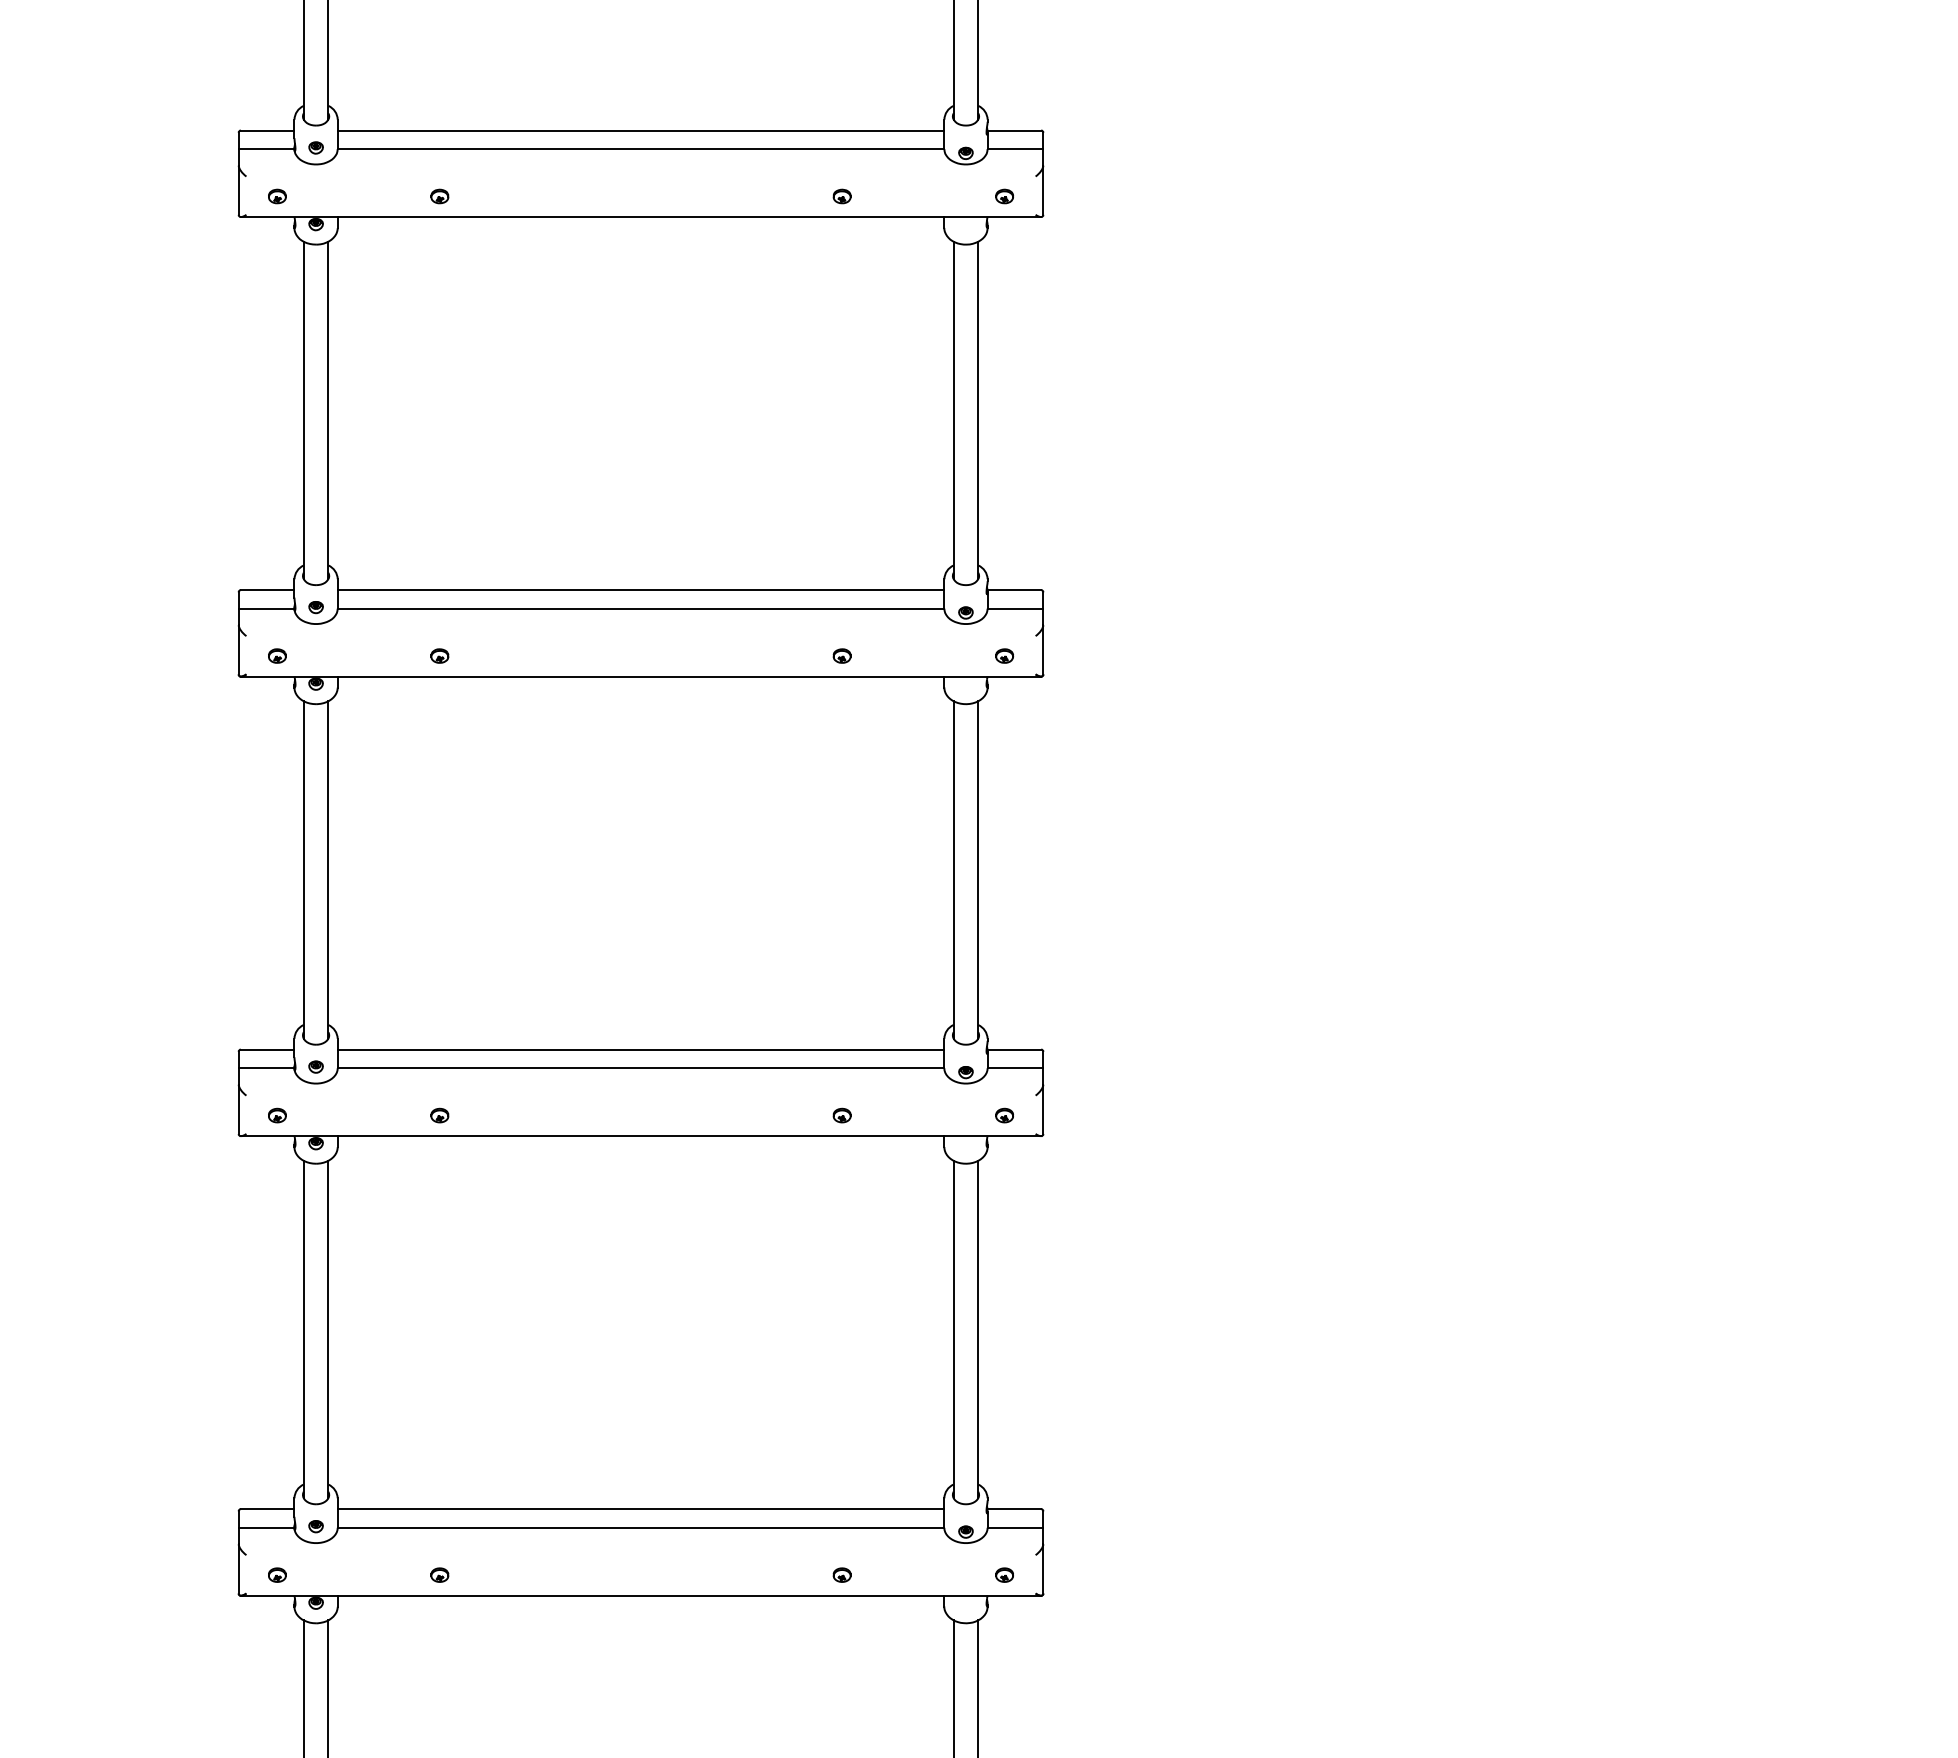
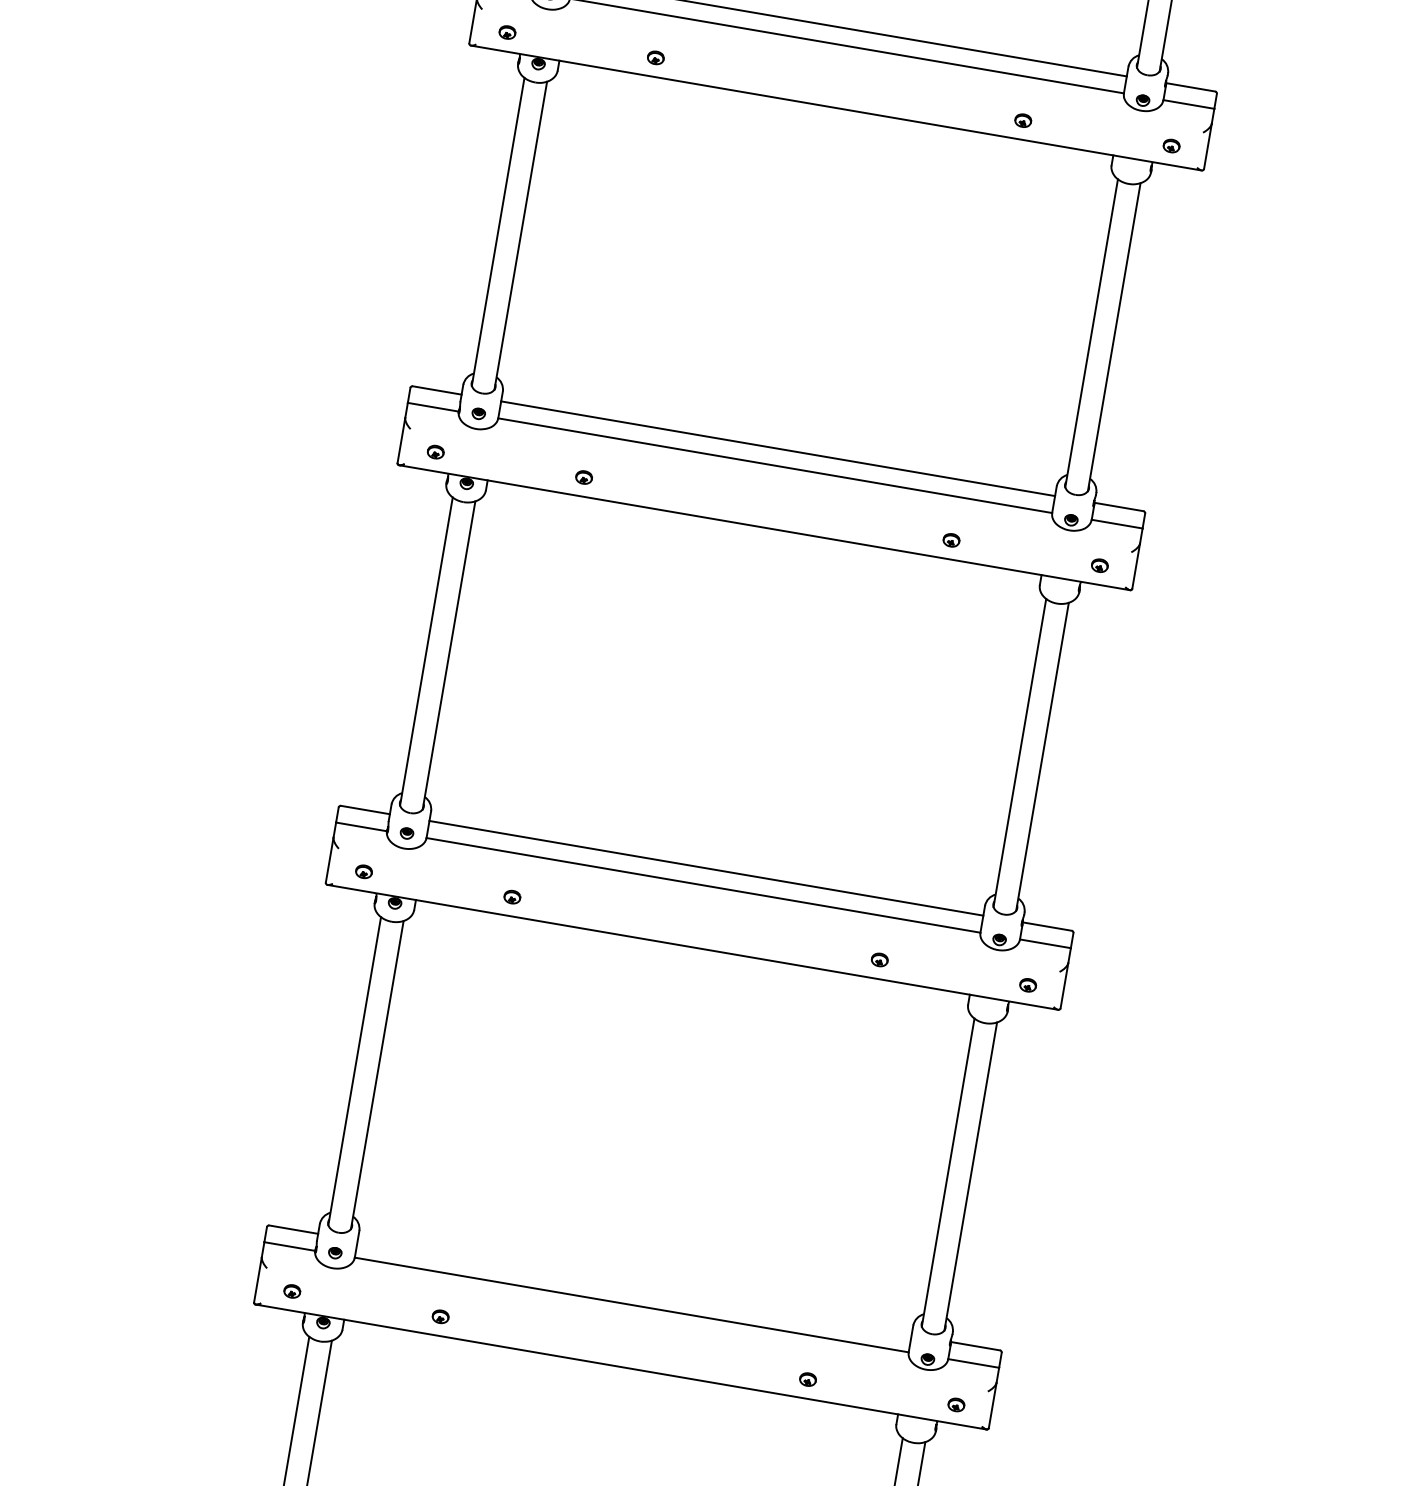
line: (640, 1509) -> (634, 1288), removed

